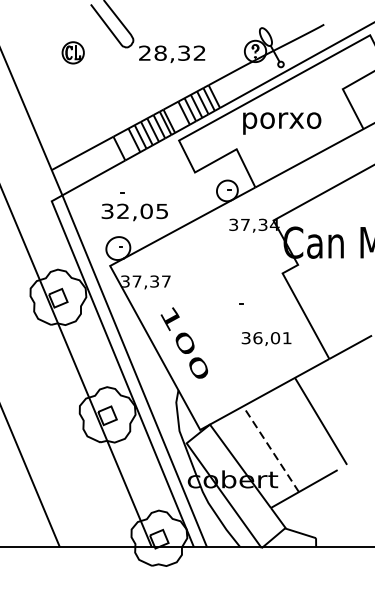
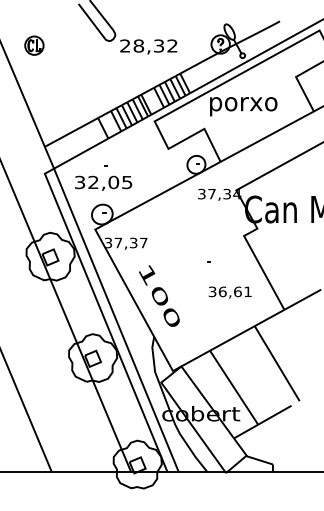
part: (73, 52) -> (34, 45), moved
text: (134, 211) -> (103, 182), moved
text: (274, 337) -> (237, 291), 36,01 -> 36,61
line: (270, 448) -> (233, 387), dashed -> solid

